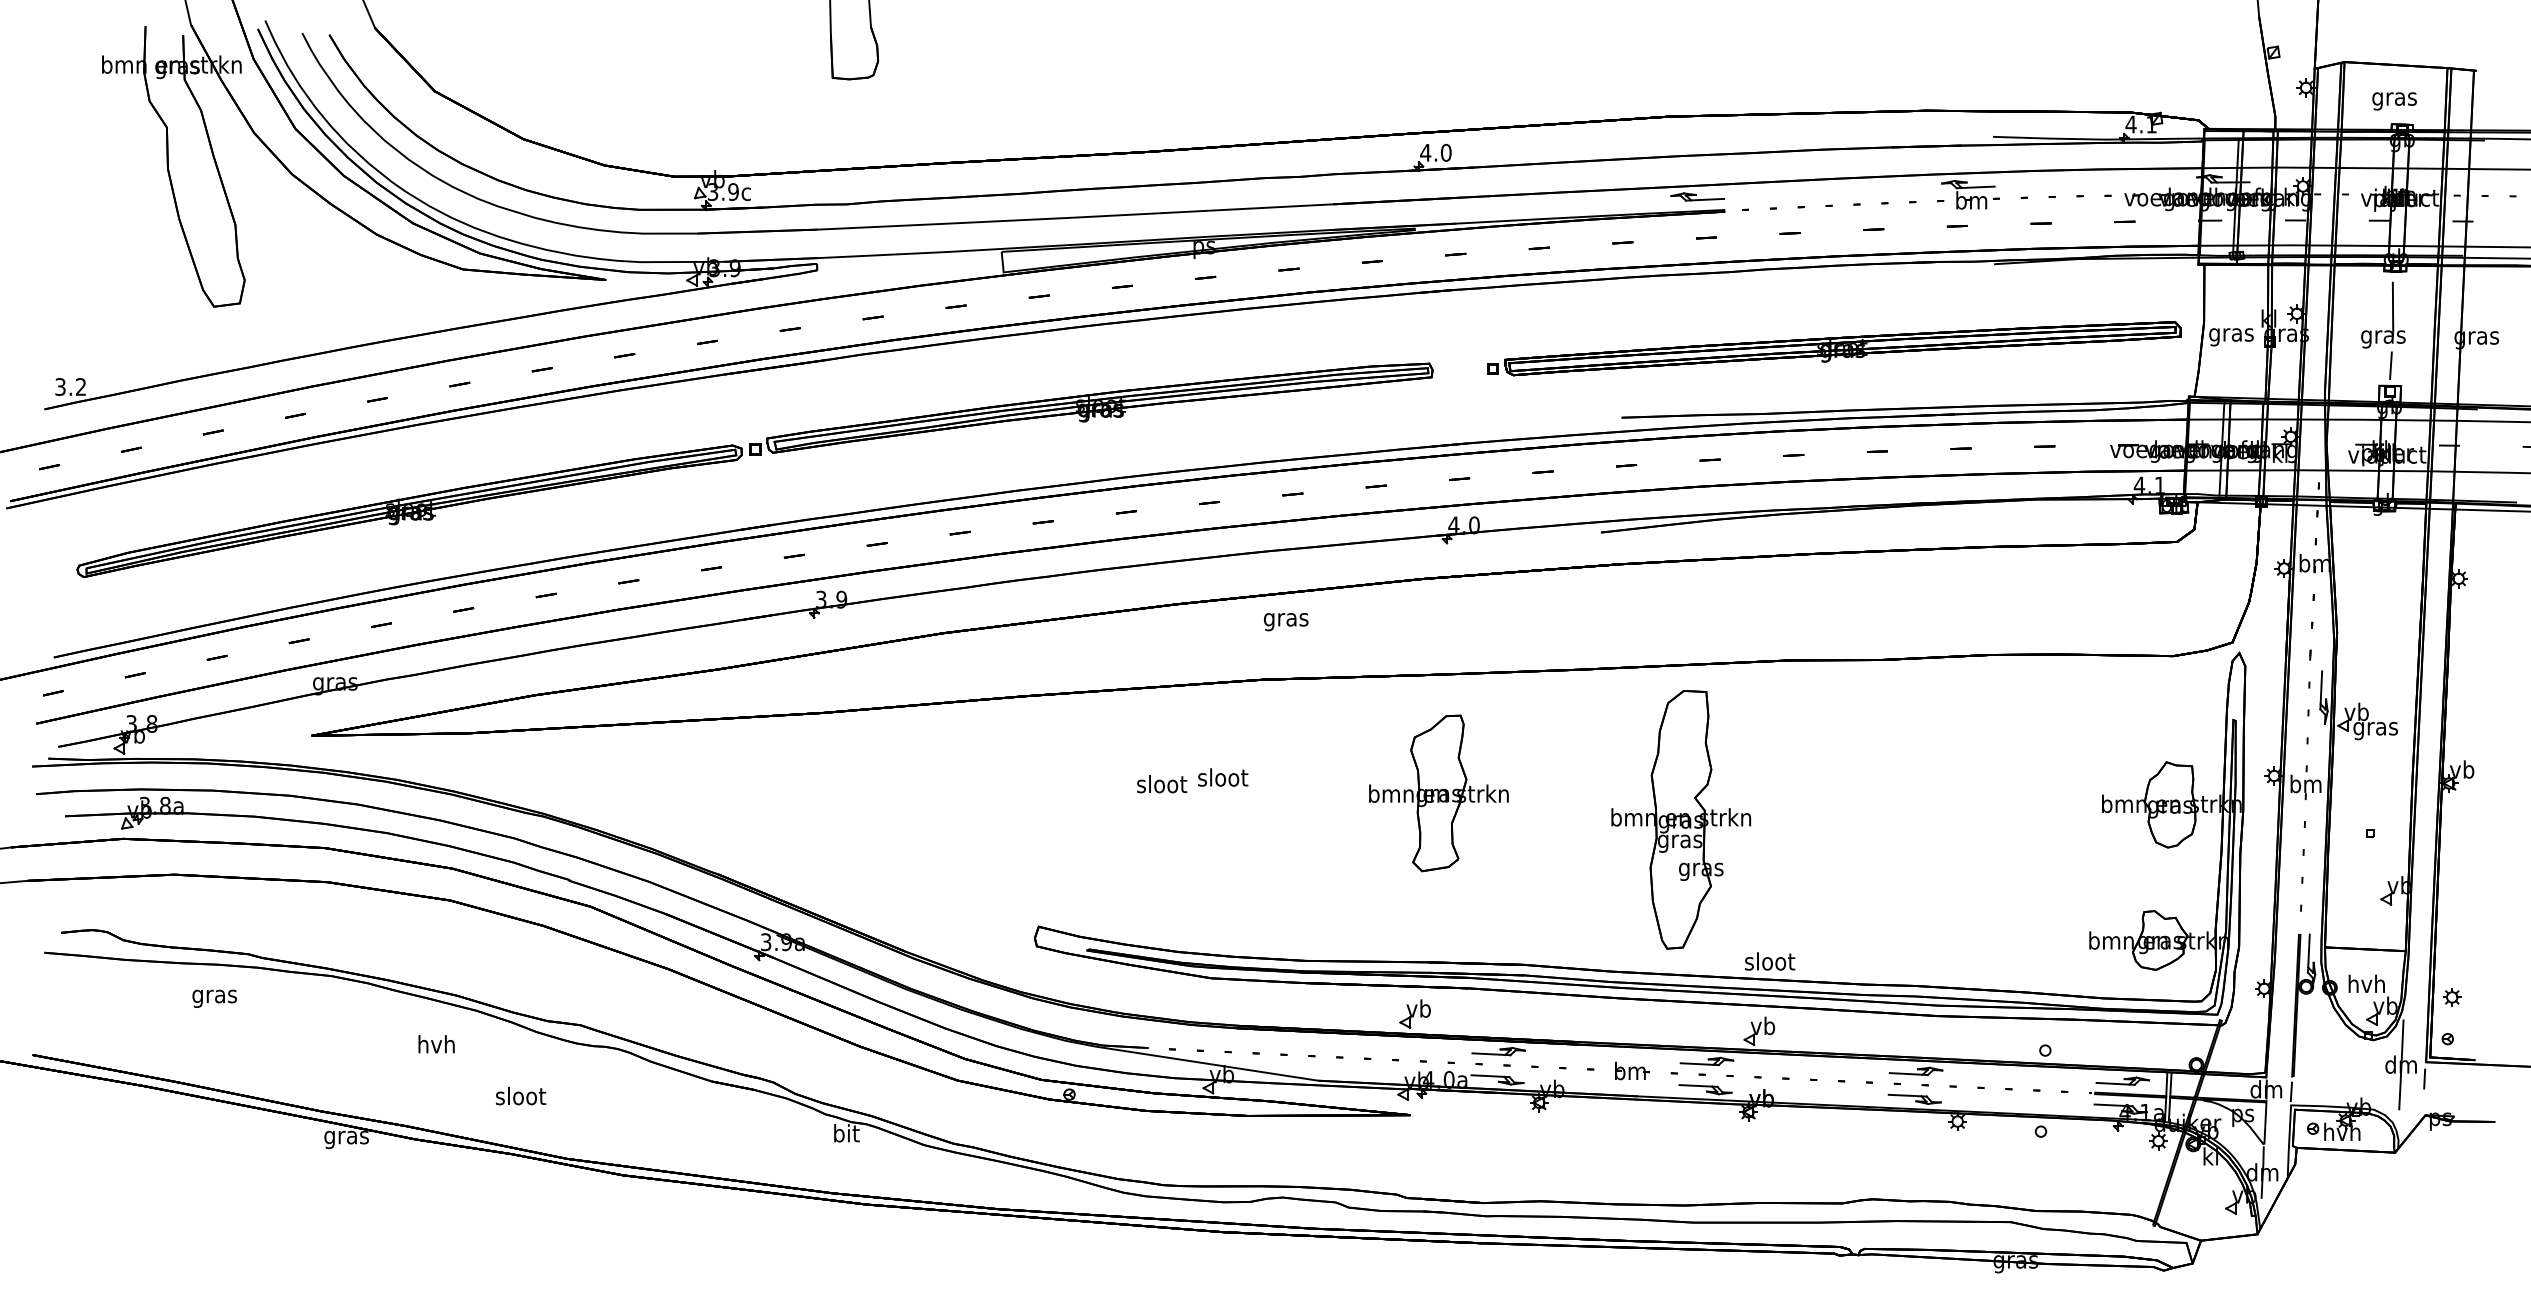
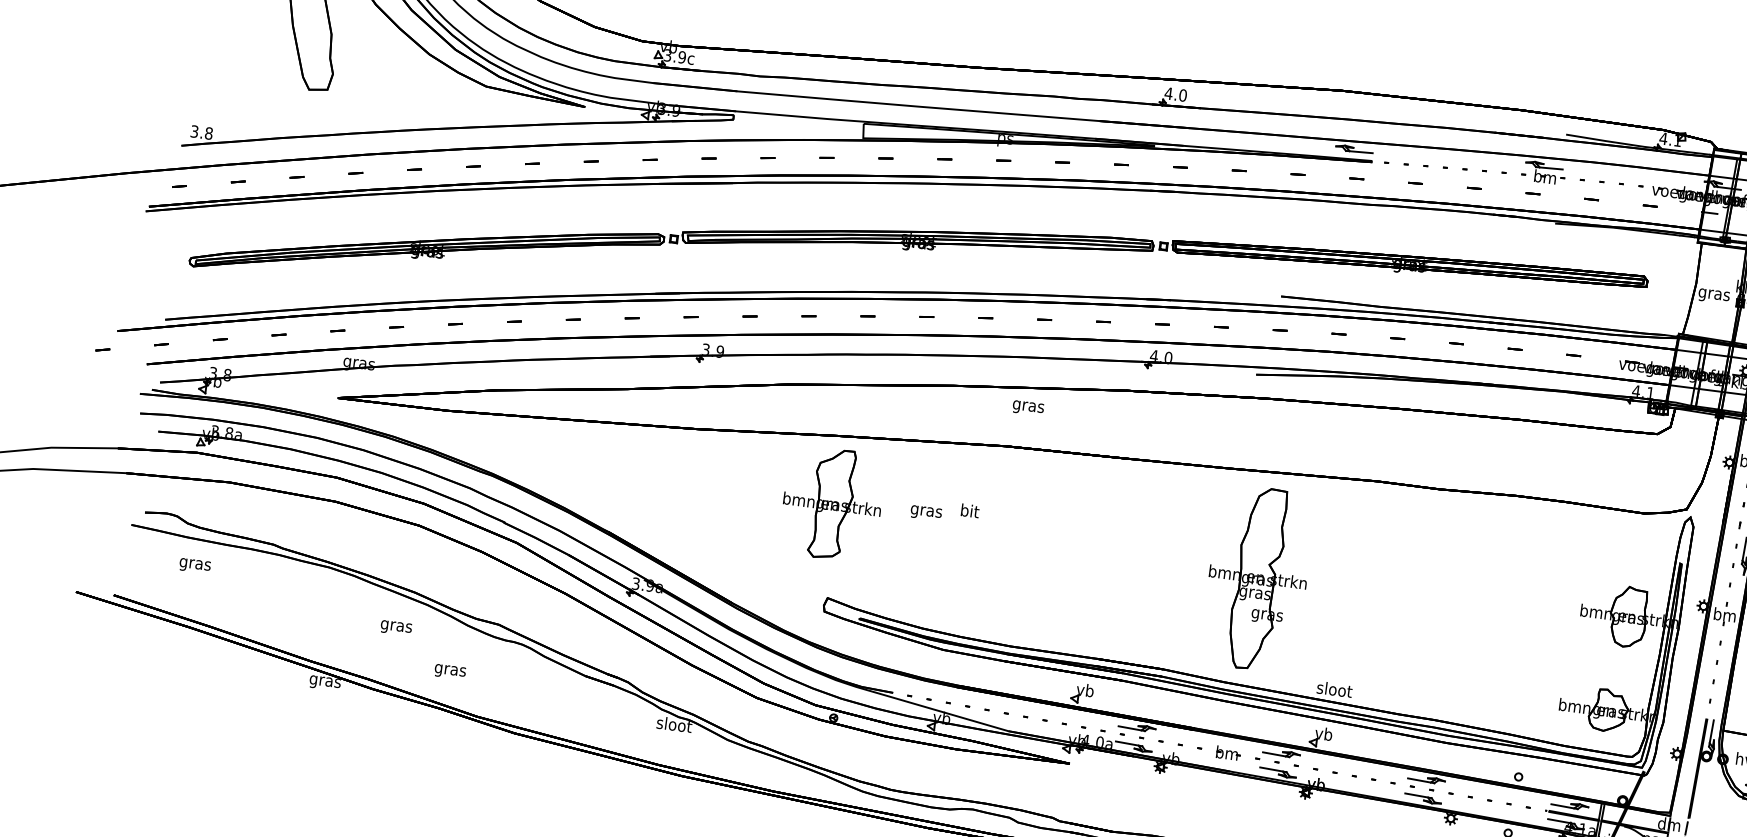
part: (1834, 348) -> (1403, 263), moved
text: (80, 386) -> (208, 133), 3.2 -> 3.8
text: (1223, 777) -> (970, 510), sloot -> bit
text: (1162, 785) -> (926, 510), sloot -> gras
part: (1438, 793) -> (832, 504), moved
part: (1681, 819) -> (1258, 578), moved
text: (214, 998) -> (194, 565), moved
text: (436, 1046) -> (396, 626), hvh -> gras
text: (521, 1097) -> (451, 669), sloot -> gras
text: (846, 1133) -> (674, 724), bit -> sloot

